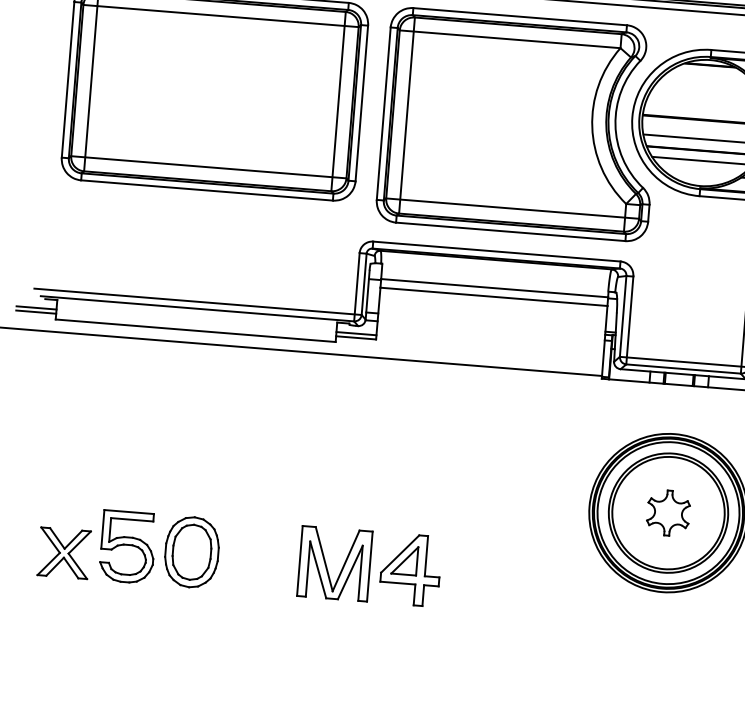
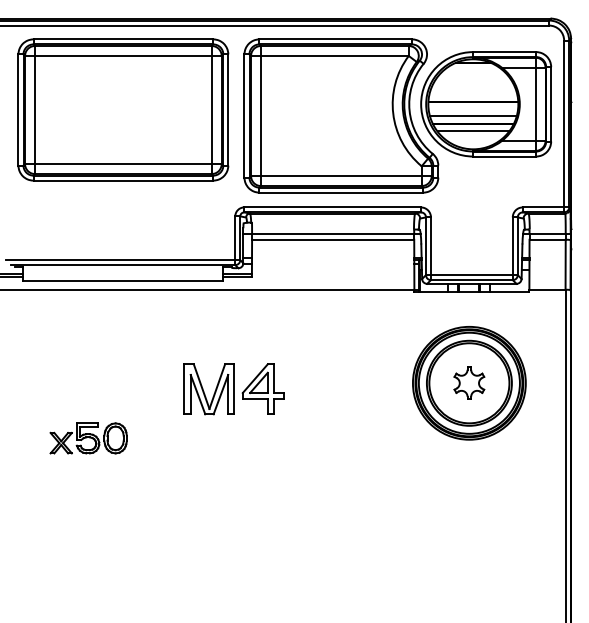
part: (129, 547) -> (88, 438), size x0.6
part: (368, 566) -> (233, 389), moved

